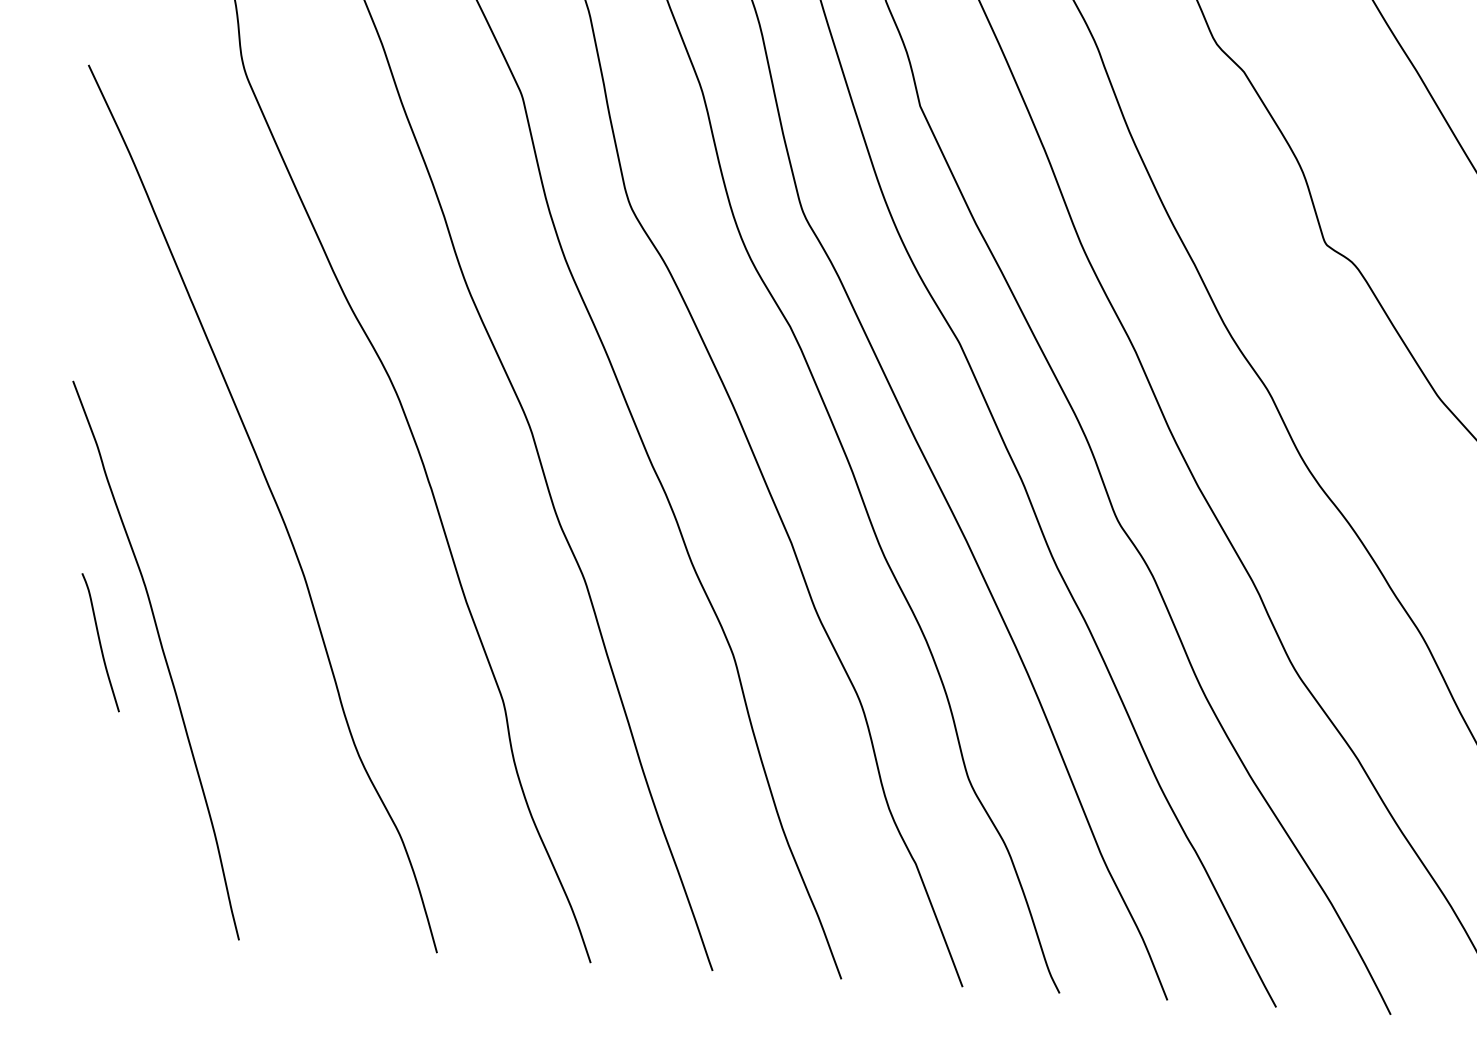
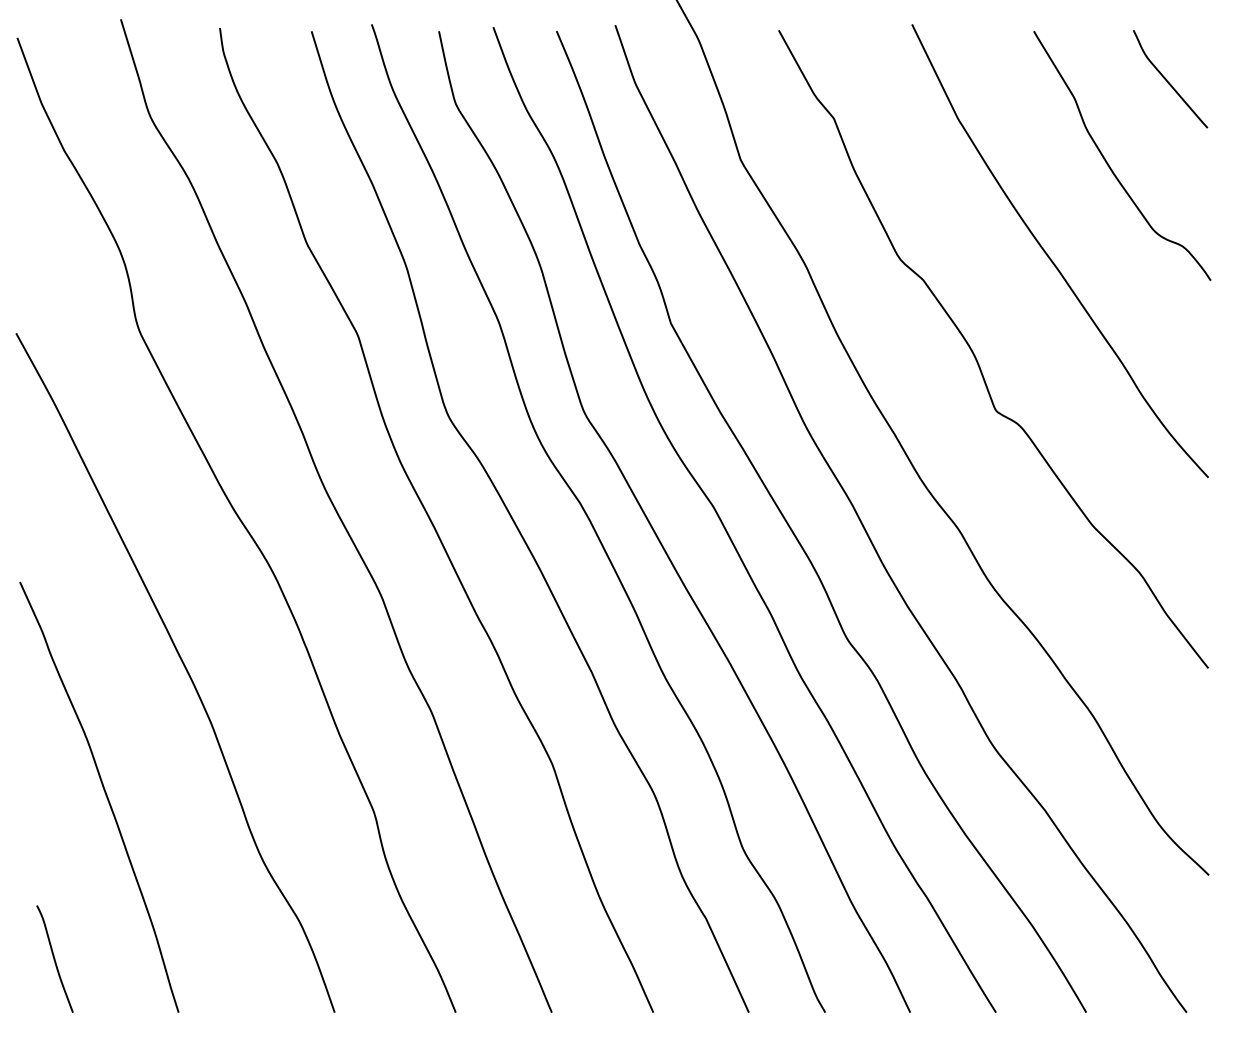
curve: (100, 641) -> (54, 958), moved

